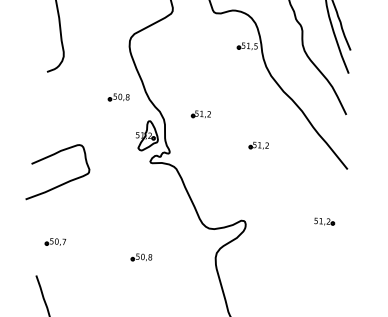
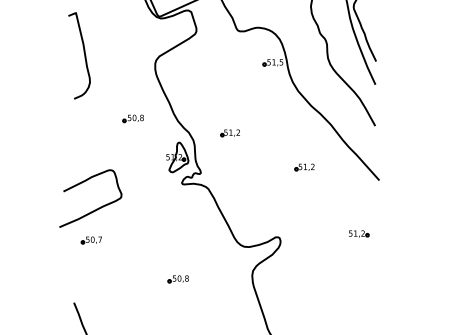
part: (118, 97) -> (132, 118), moved
part: (258, 145) -> (304, 167), moved
part: (54, 242) -> (90, 240), moved

